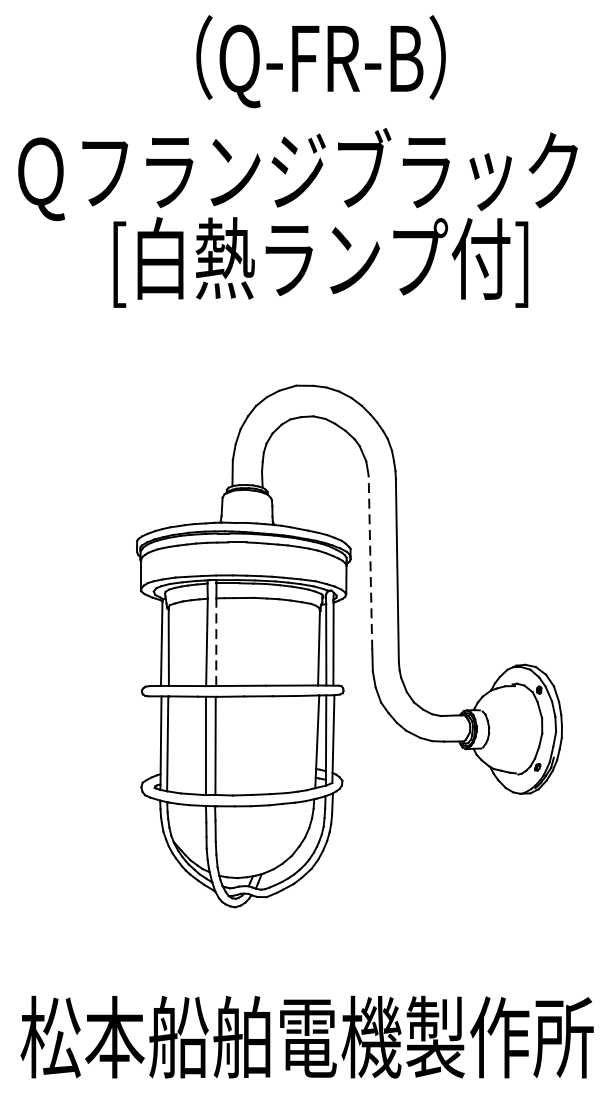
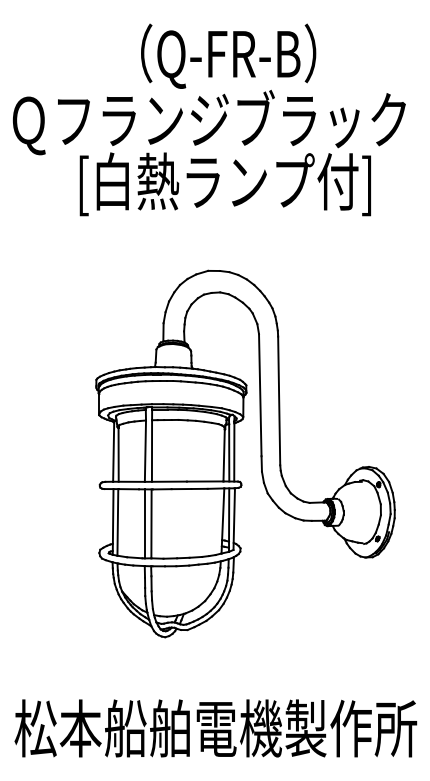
text: (320, 60) -> (228, 55), moved
line: (370, 561) -> (260, 394), dashed -> solid
line: (217, 642) -> (152, 451), dashed -> solid

